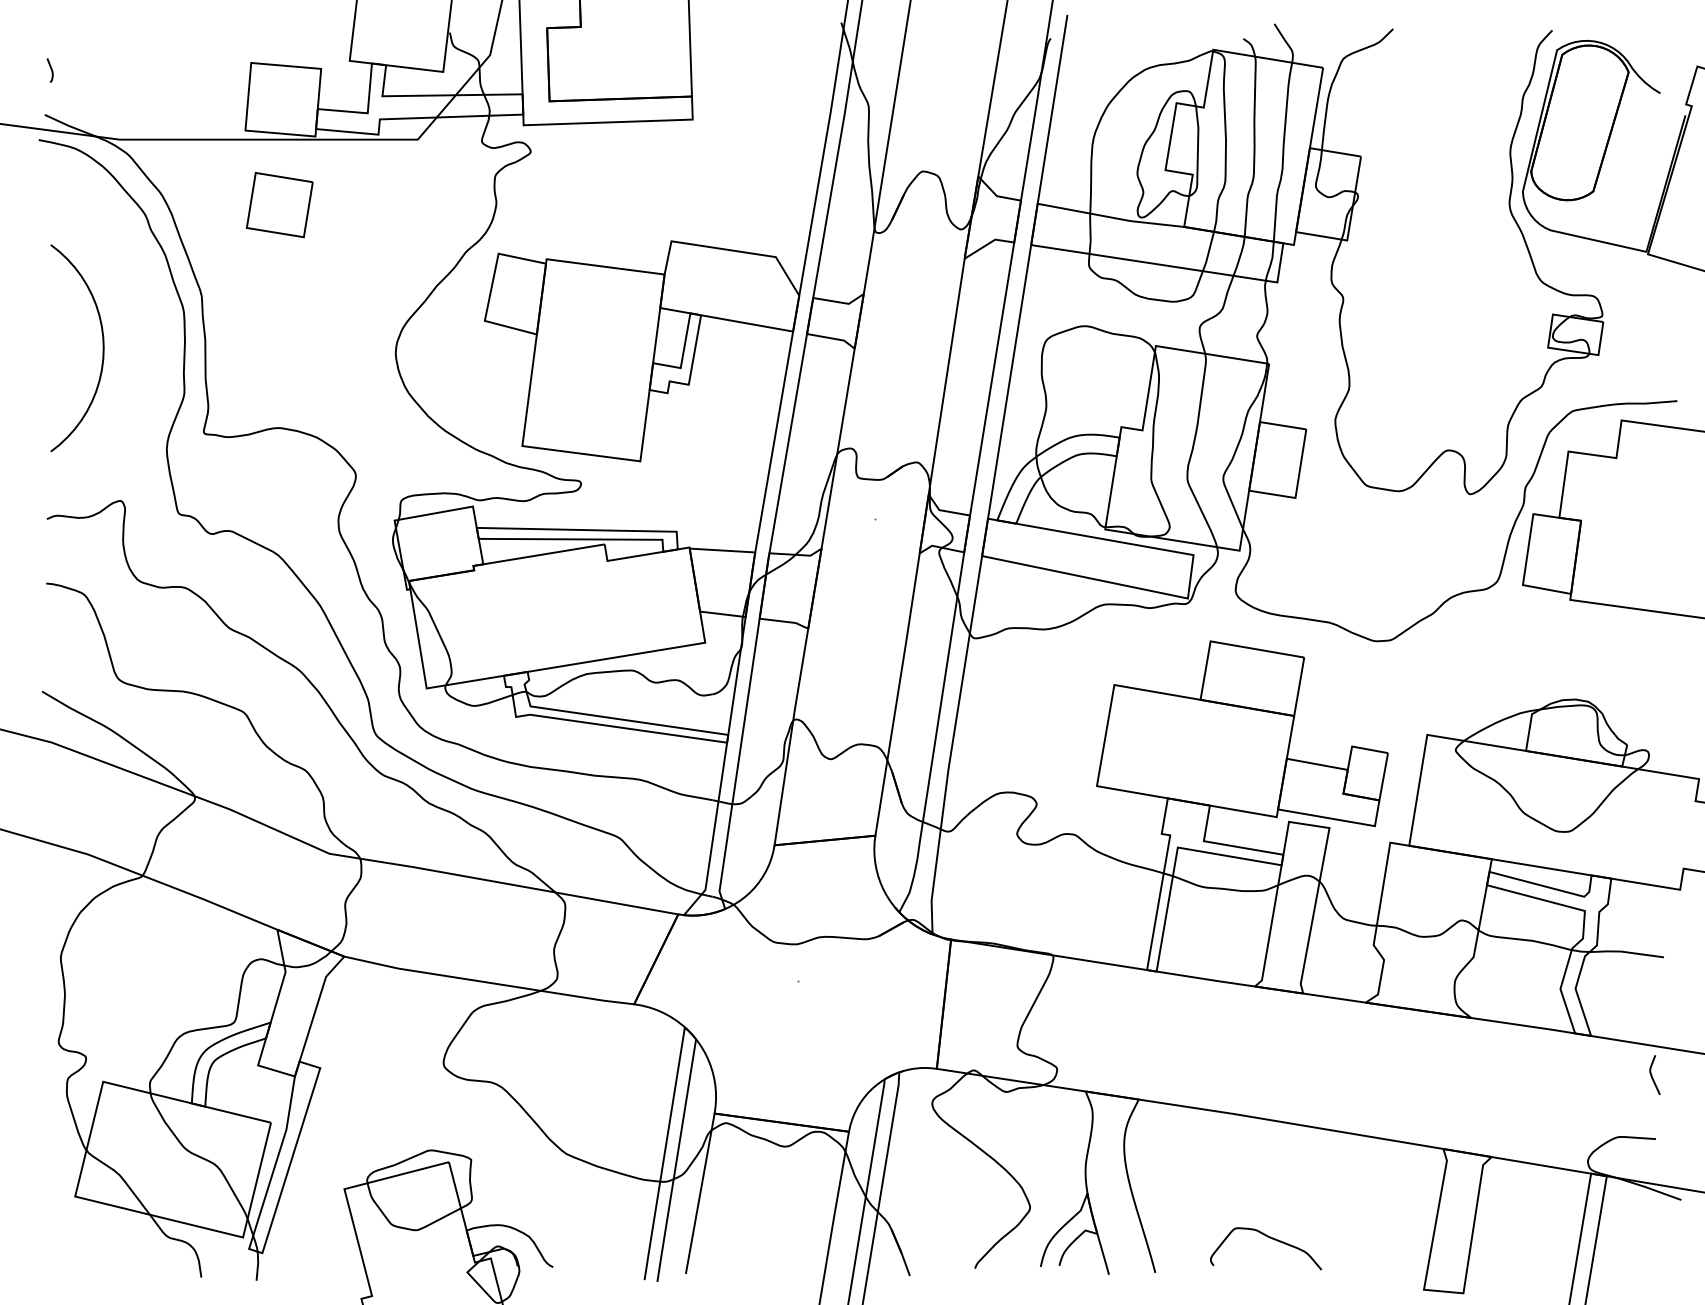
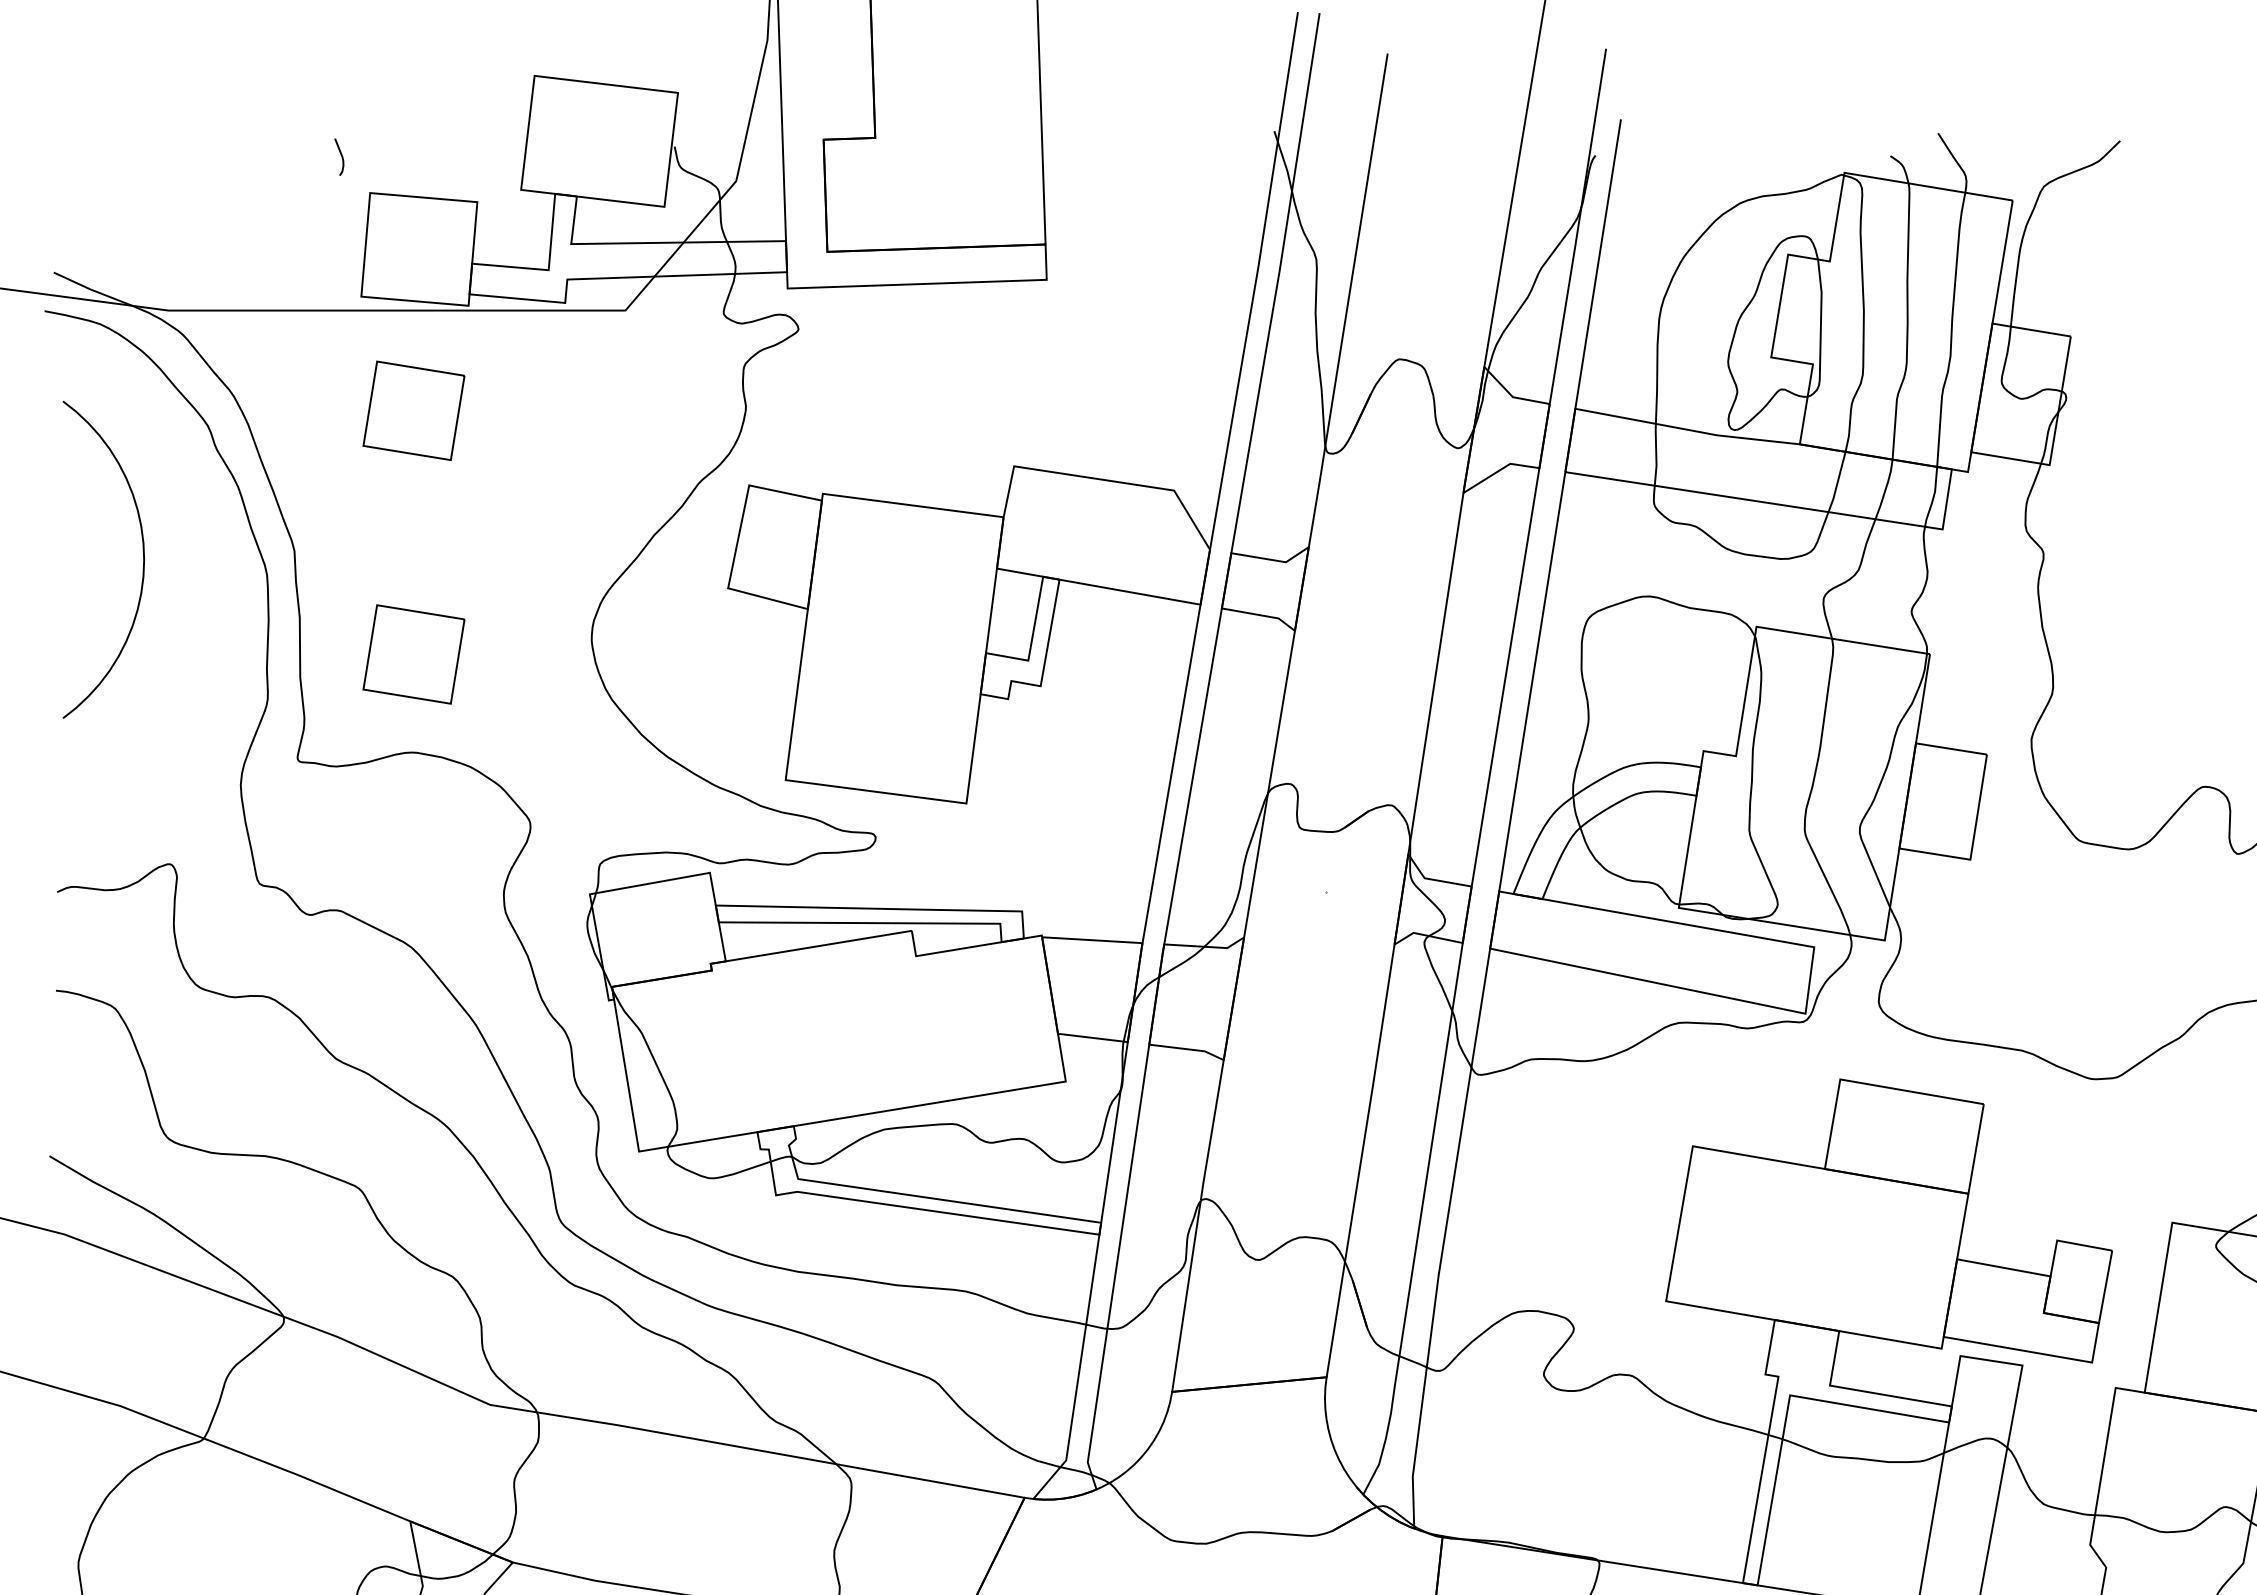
curve: (50, 69) -> (339, 155), moved
curve: (102, 348) -> (142, 560), moved
part: (279, 364) -> (413, 655), added

